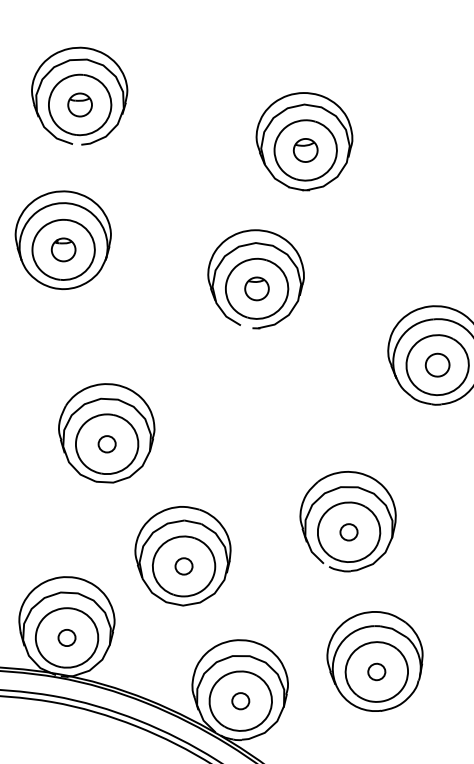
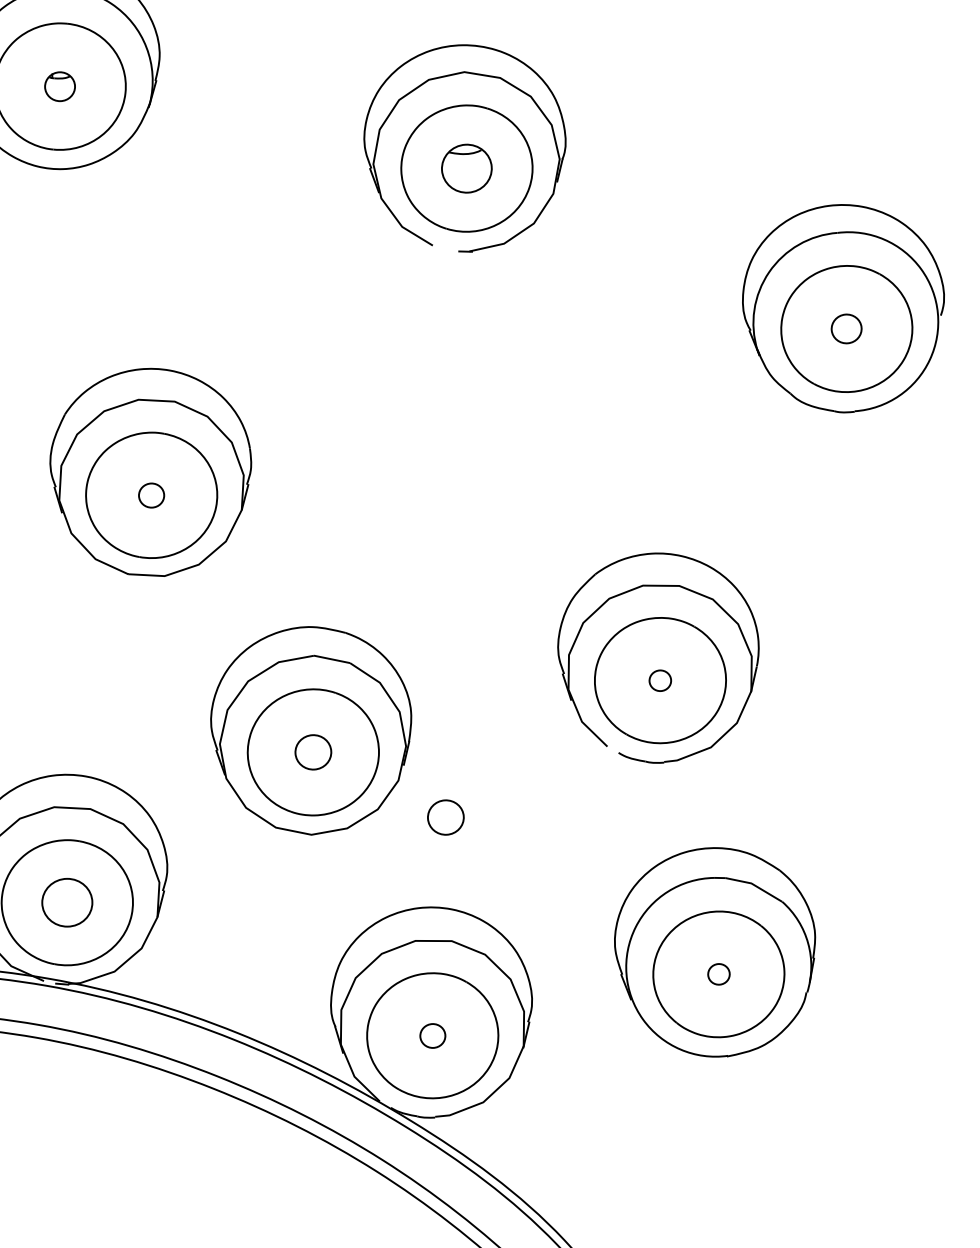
part: (63, 249) -> (59, 85), size x0.6
part: (437, 364) -> (846, 327), size x0.6
part: (106, 444) -> (150, 495), size x0.7
part: (348, 532) -> (659, 680), size x0.6
part: (246, 597) -> (444, 817), added
part: (66, 637) -> (66, 901), size x1.4
part: (376, 671) -> (718, 973), size x0.6
part: (240, 701) -> (432, 1036), size x0.7

